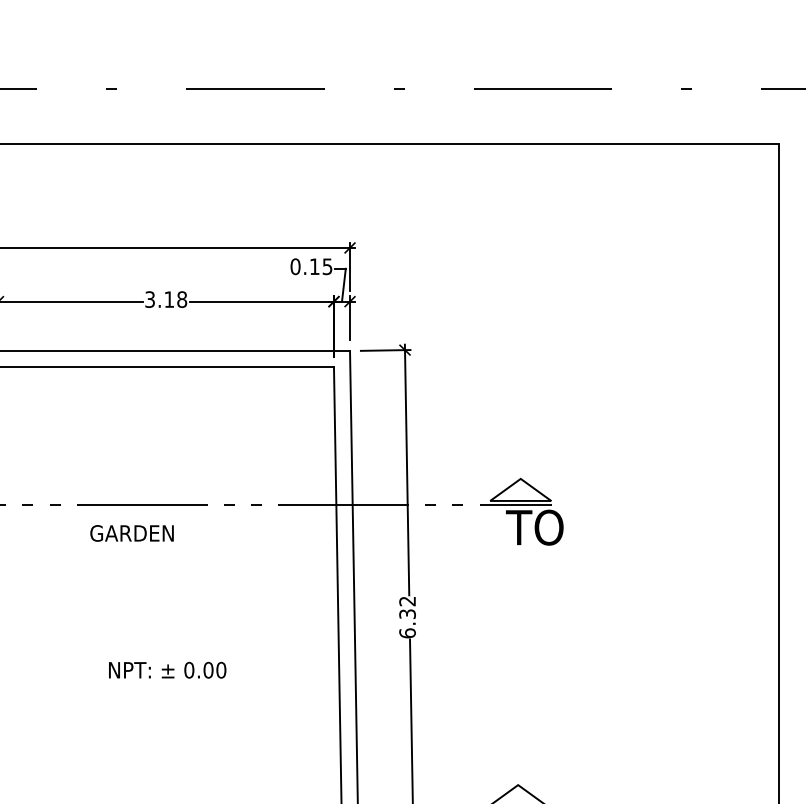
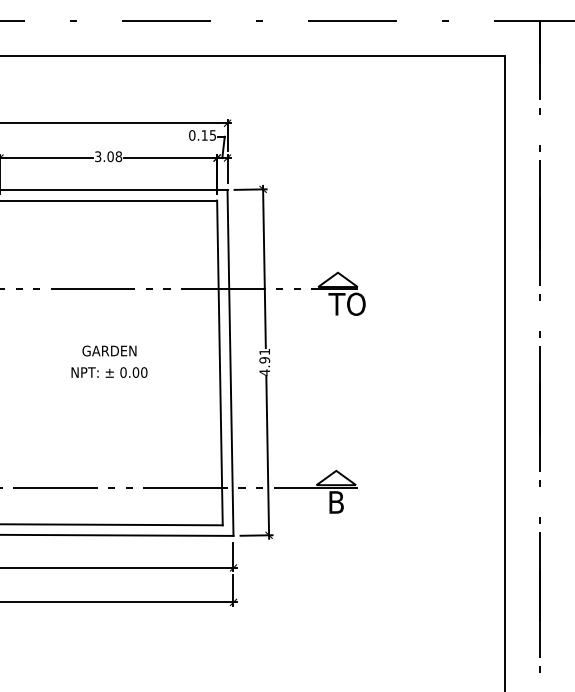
text: (169, 299) -> (110, 156), 3.18 -> 3.08
text: (132, 532) -> (109, 350), moved
text: (407, 617) -> (264, 362), 6.32 -> 4.91
text: (167, 670) -> (109, 372), moved

